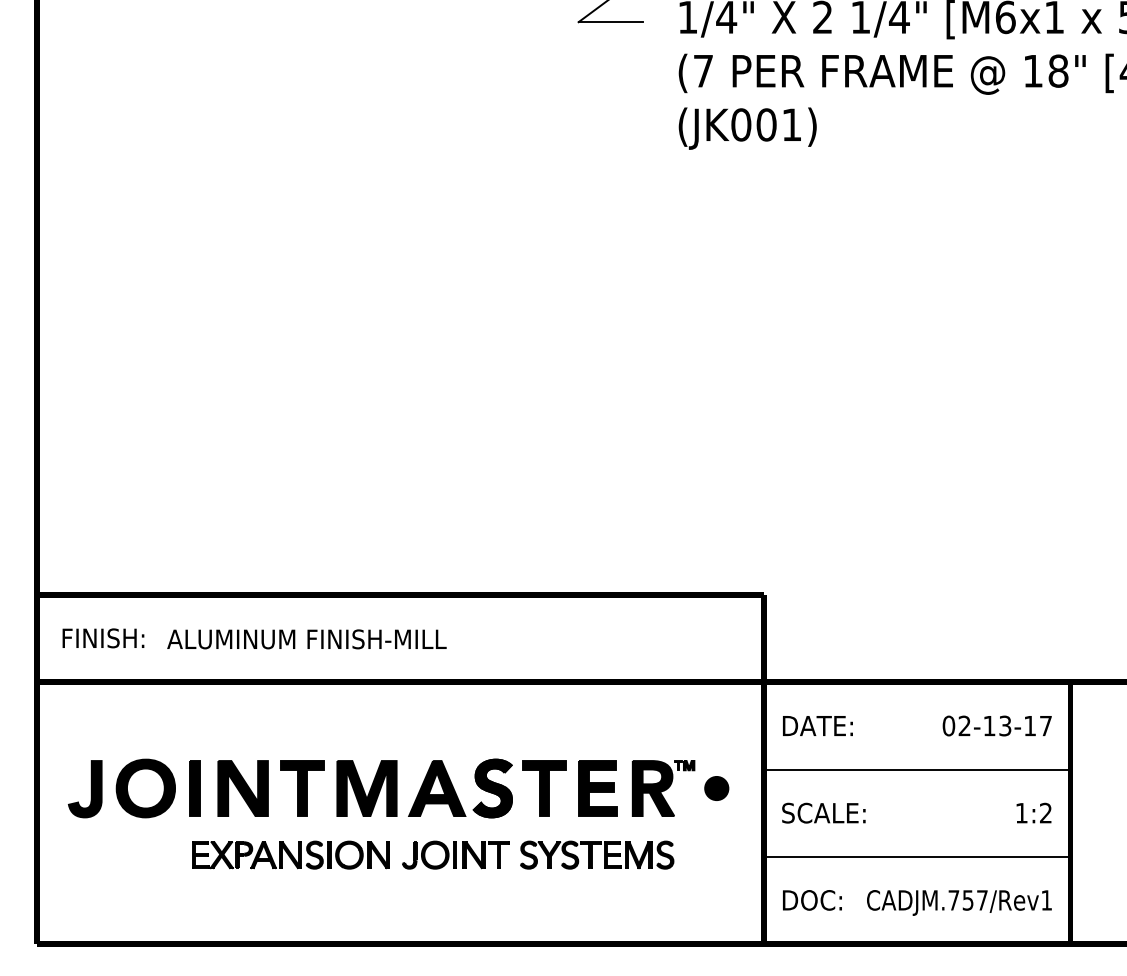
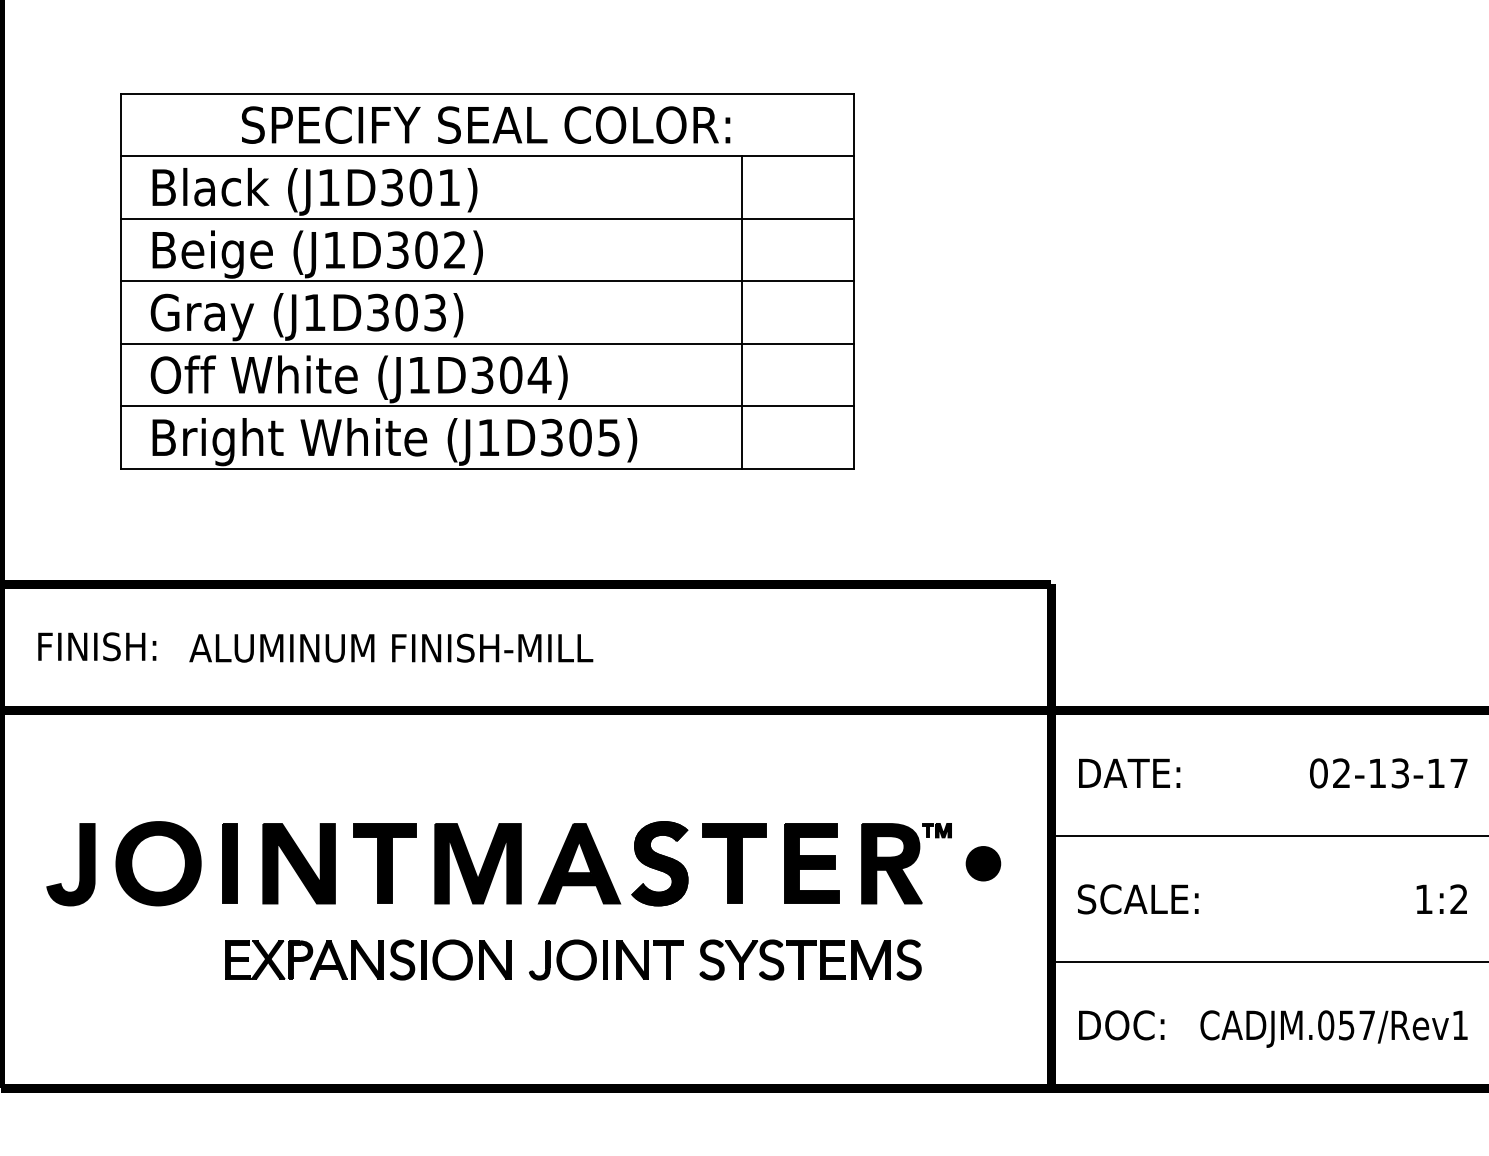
part: (373, 385) -> (487, 281), added
text: (953, 900) -> (1325, 1025), CADJM.757/Rev1 -> CADJM.057/Rev1

